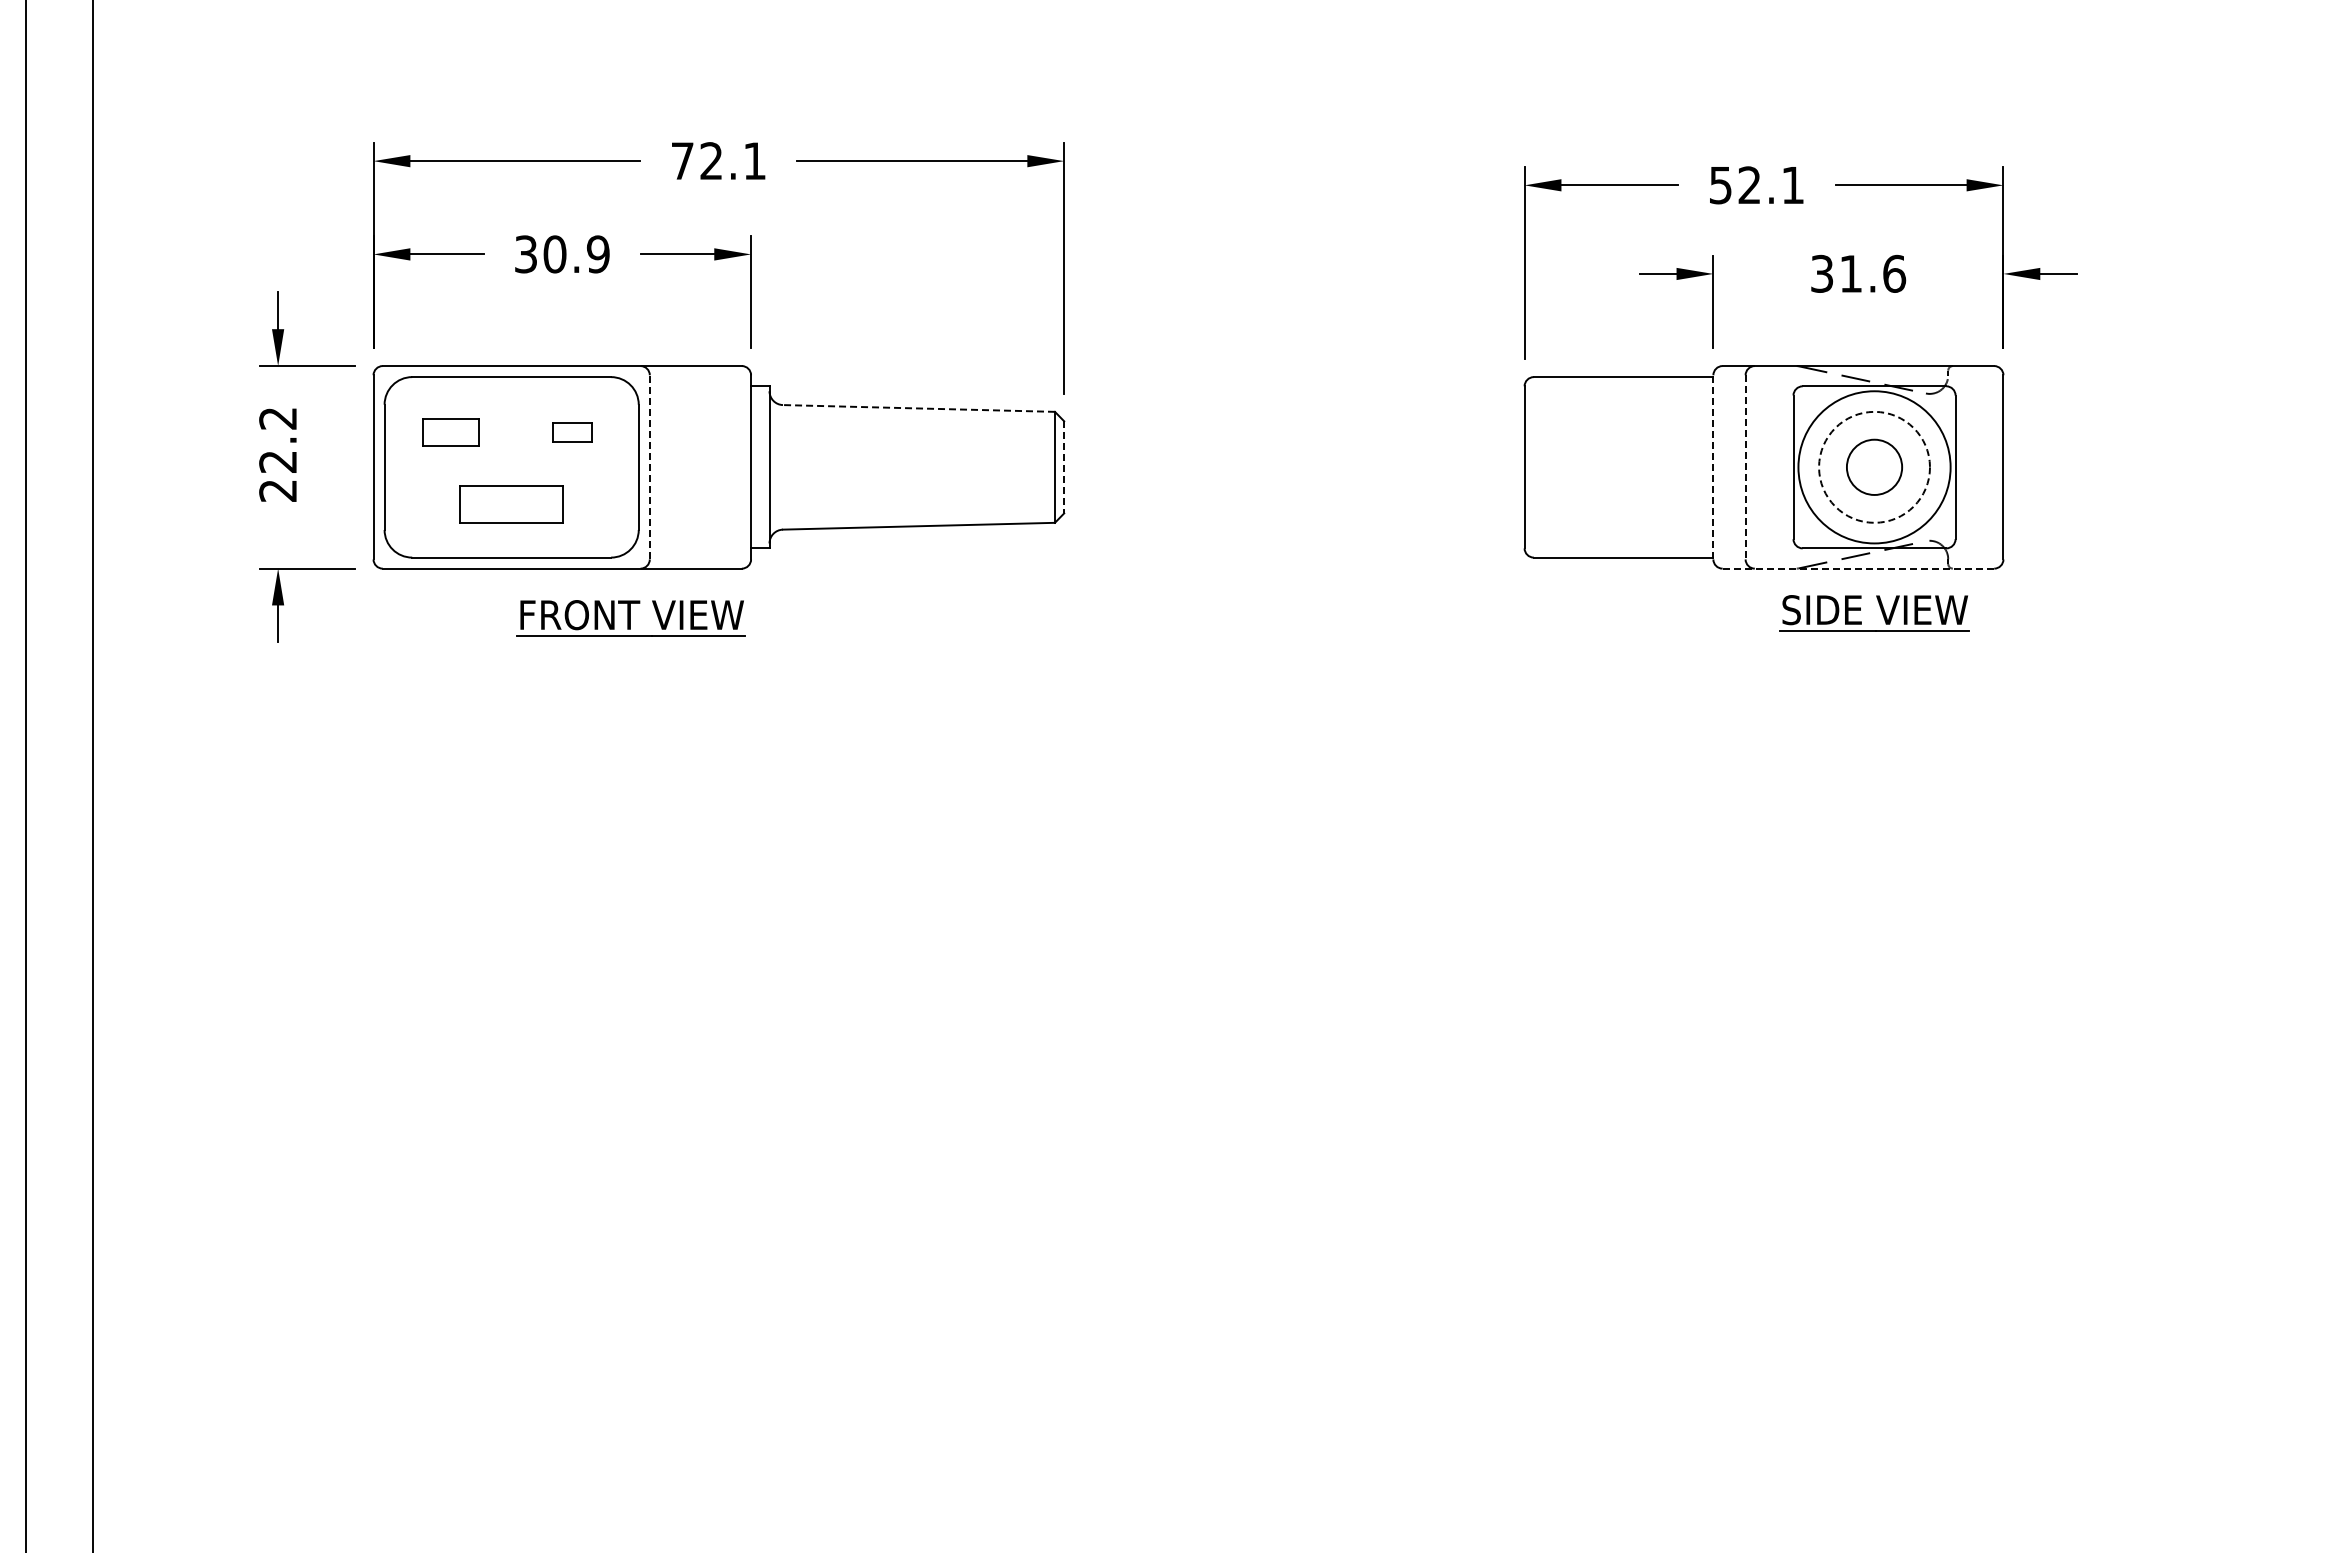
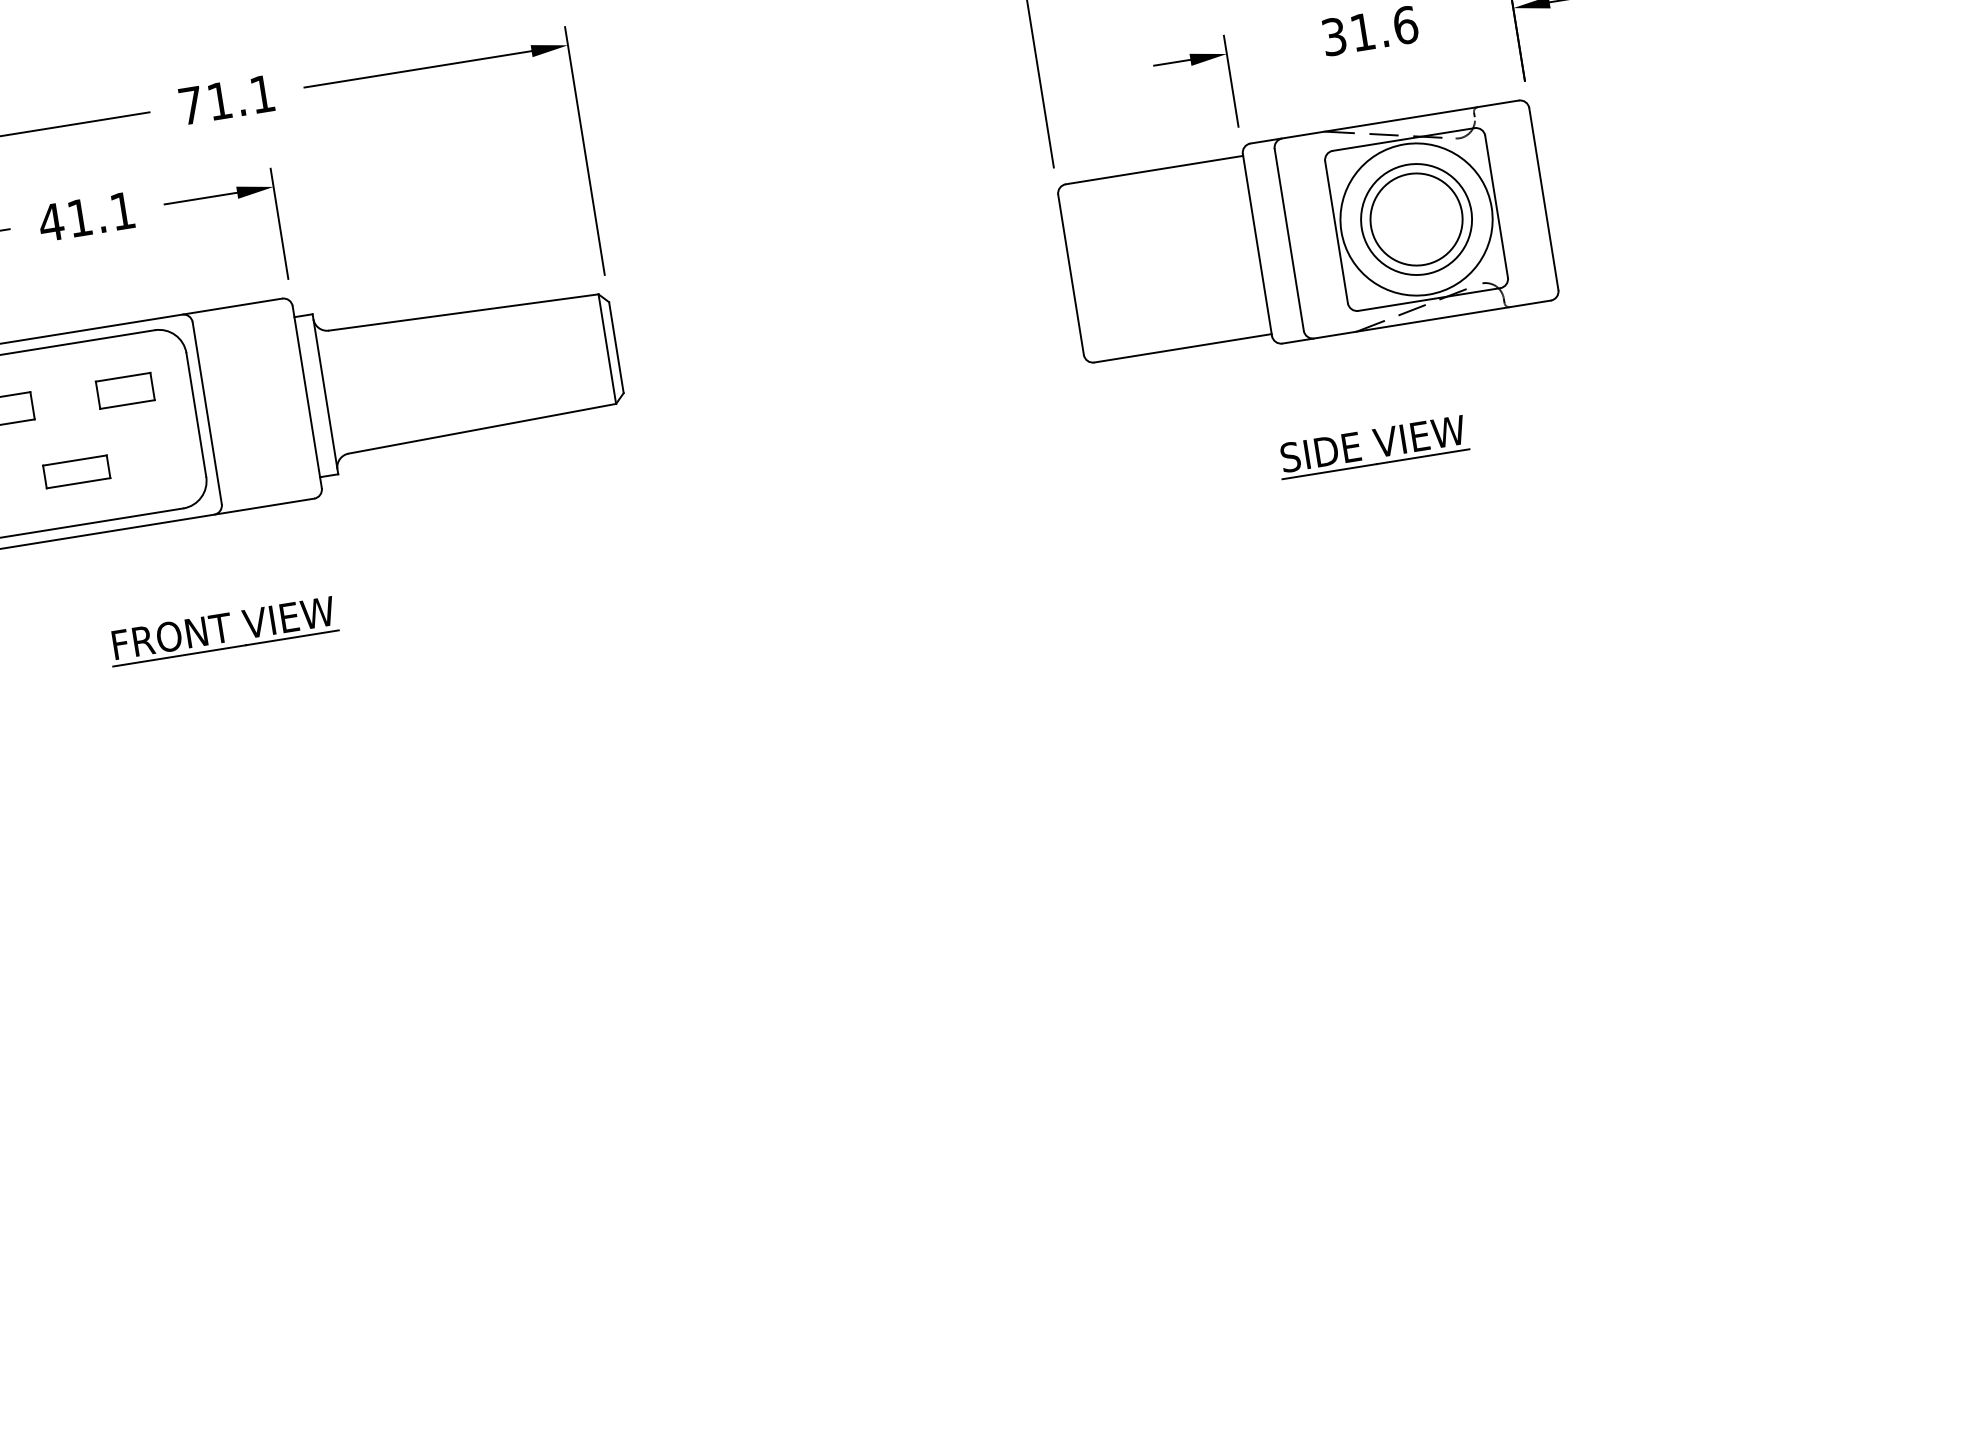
text: (710, 160) -> (218, 100), 72.1 -> 71.1
text: (561, 254) -> (86, 217), 30.9 -> 41.1
line: (918, 408) -> (463, 312), dashed -> solid
part: (572, 432) -> (125, 391), size x1.43
line: (649, 466) -> (206, 412), dashed -> solid
line: (1713, 466) -> (1257, 244), dashed -> solid
circle: (1874, 466) -> (1416, 218), dashed -> solid
line: (1064, 467) -> (616, 347), dashed -> solid
line: (1745, 467) -> (1289, 240), dashed -> solid
circle: (1874, 467) -> (1416, 219), size x1.67
part: (511, 504) -> (76, 471), size x0.62
line: (1858, 568) -> (1416, 321), dashed -> solid
part: (1881, 612) -> (1379, 445), moved
part: (630, 618) -> (222, 631), moved

